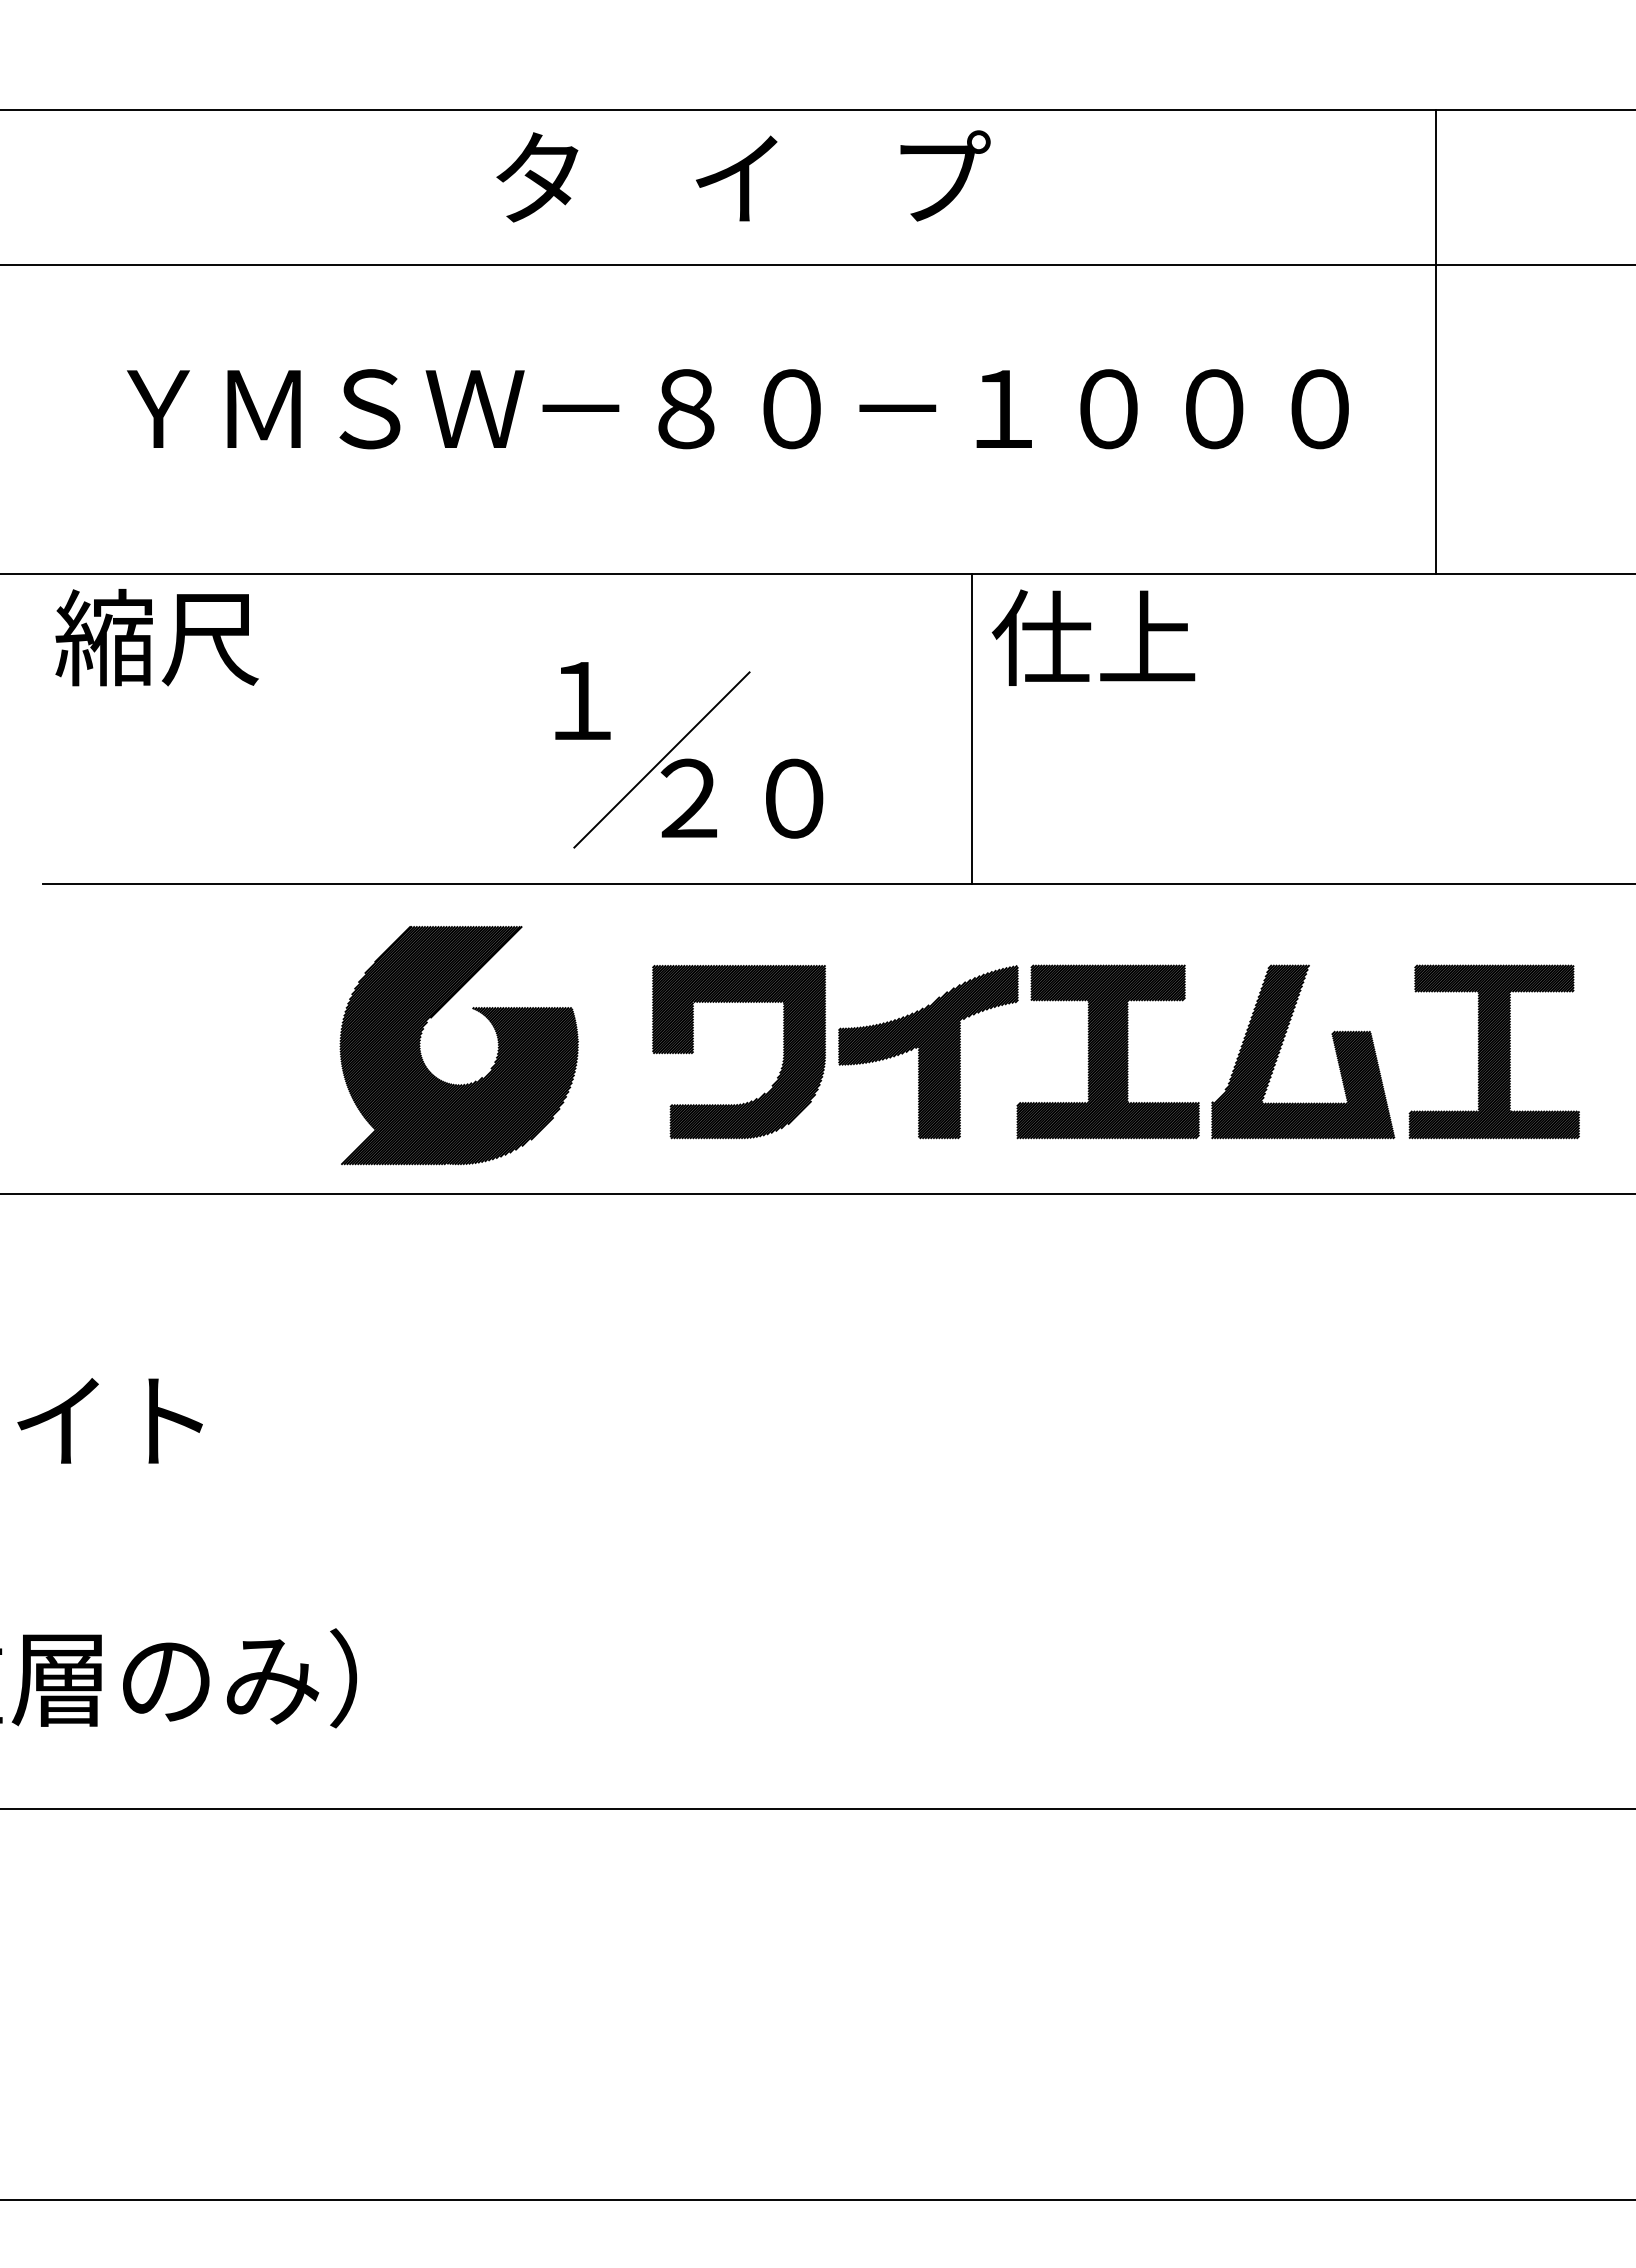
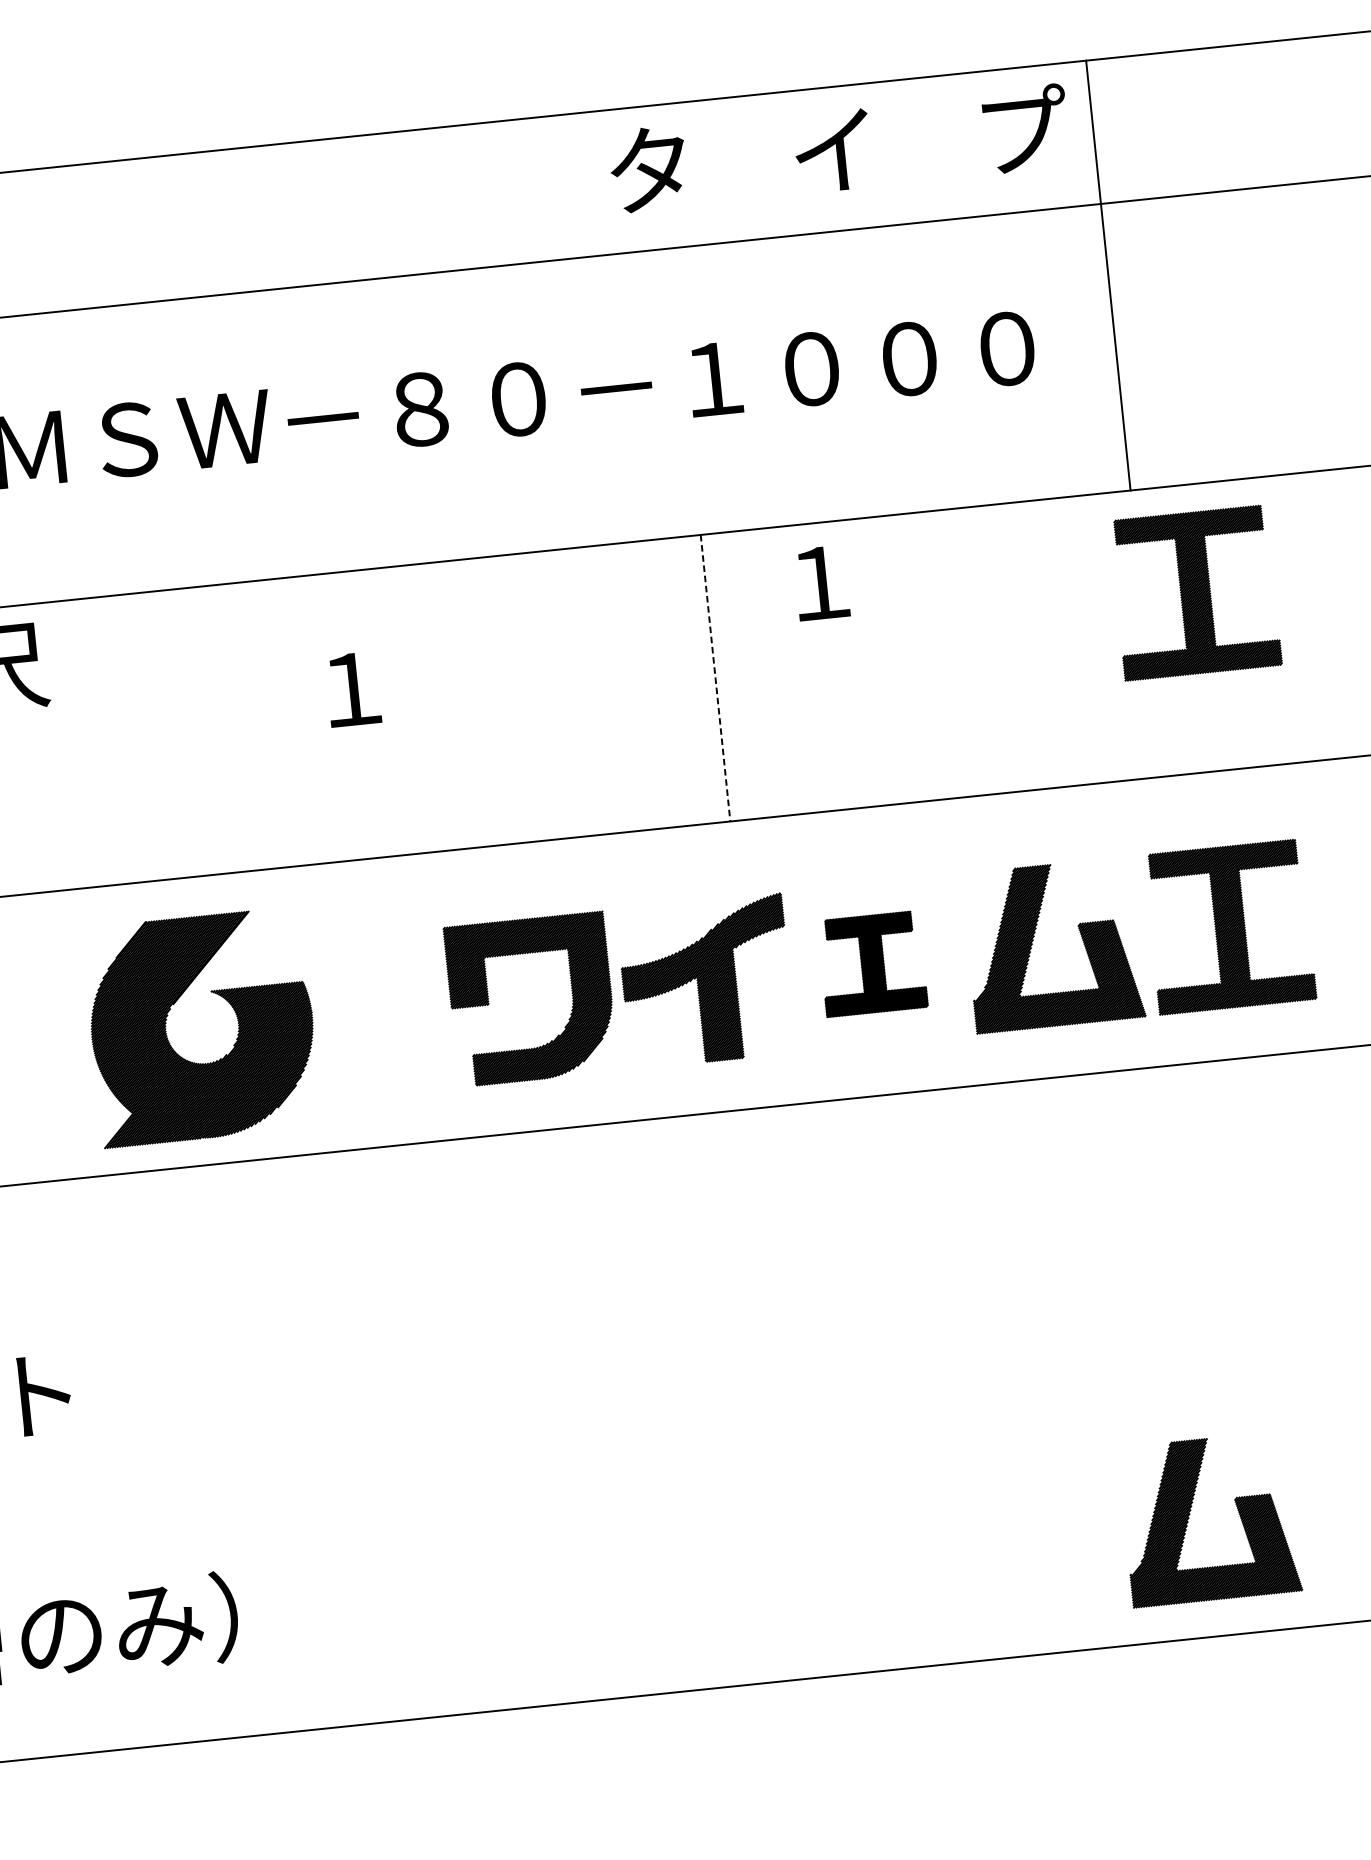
text: (743, 176) -> (839, 148), moved
text: (1093, 637) -> (819, 581), 仕上 -> １
part: (1493, 690) -> (1194, 592), added
line: (971, 729) -> (715, 678), solid -> dashed
part: (698, 759) -> (465, 732), removed
part: (1107, 1051) -> (872, 963), size x0.6
part: (423, 1059) -> (170, 1043), moved
part: (1388, 1671) -> (1191, 1510), added

